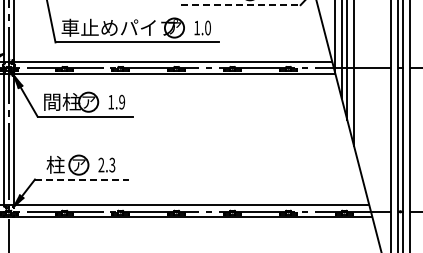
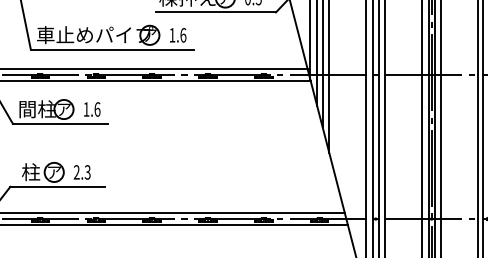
line: (241, 5) -> (216, 12), dashed -> solid
text: (208, 28) -> (183, 35), 1.0 -> 1.6
text: (122, 102) -> (97, 109), 1.9 -> 1.6
line: (83, 179) -> (58, 186), dashed -> solid

